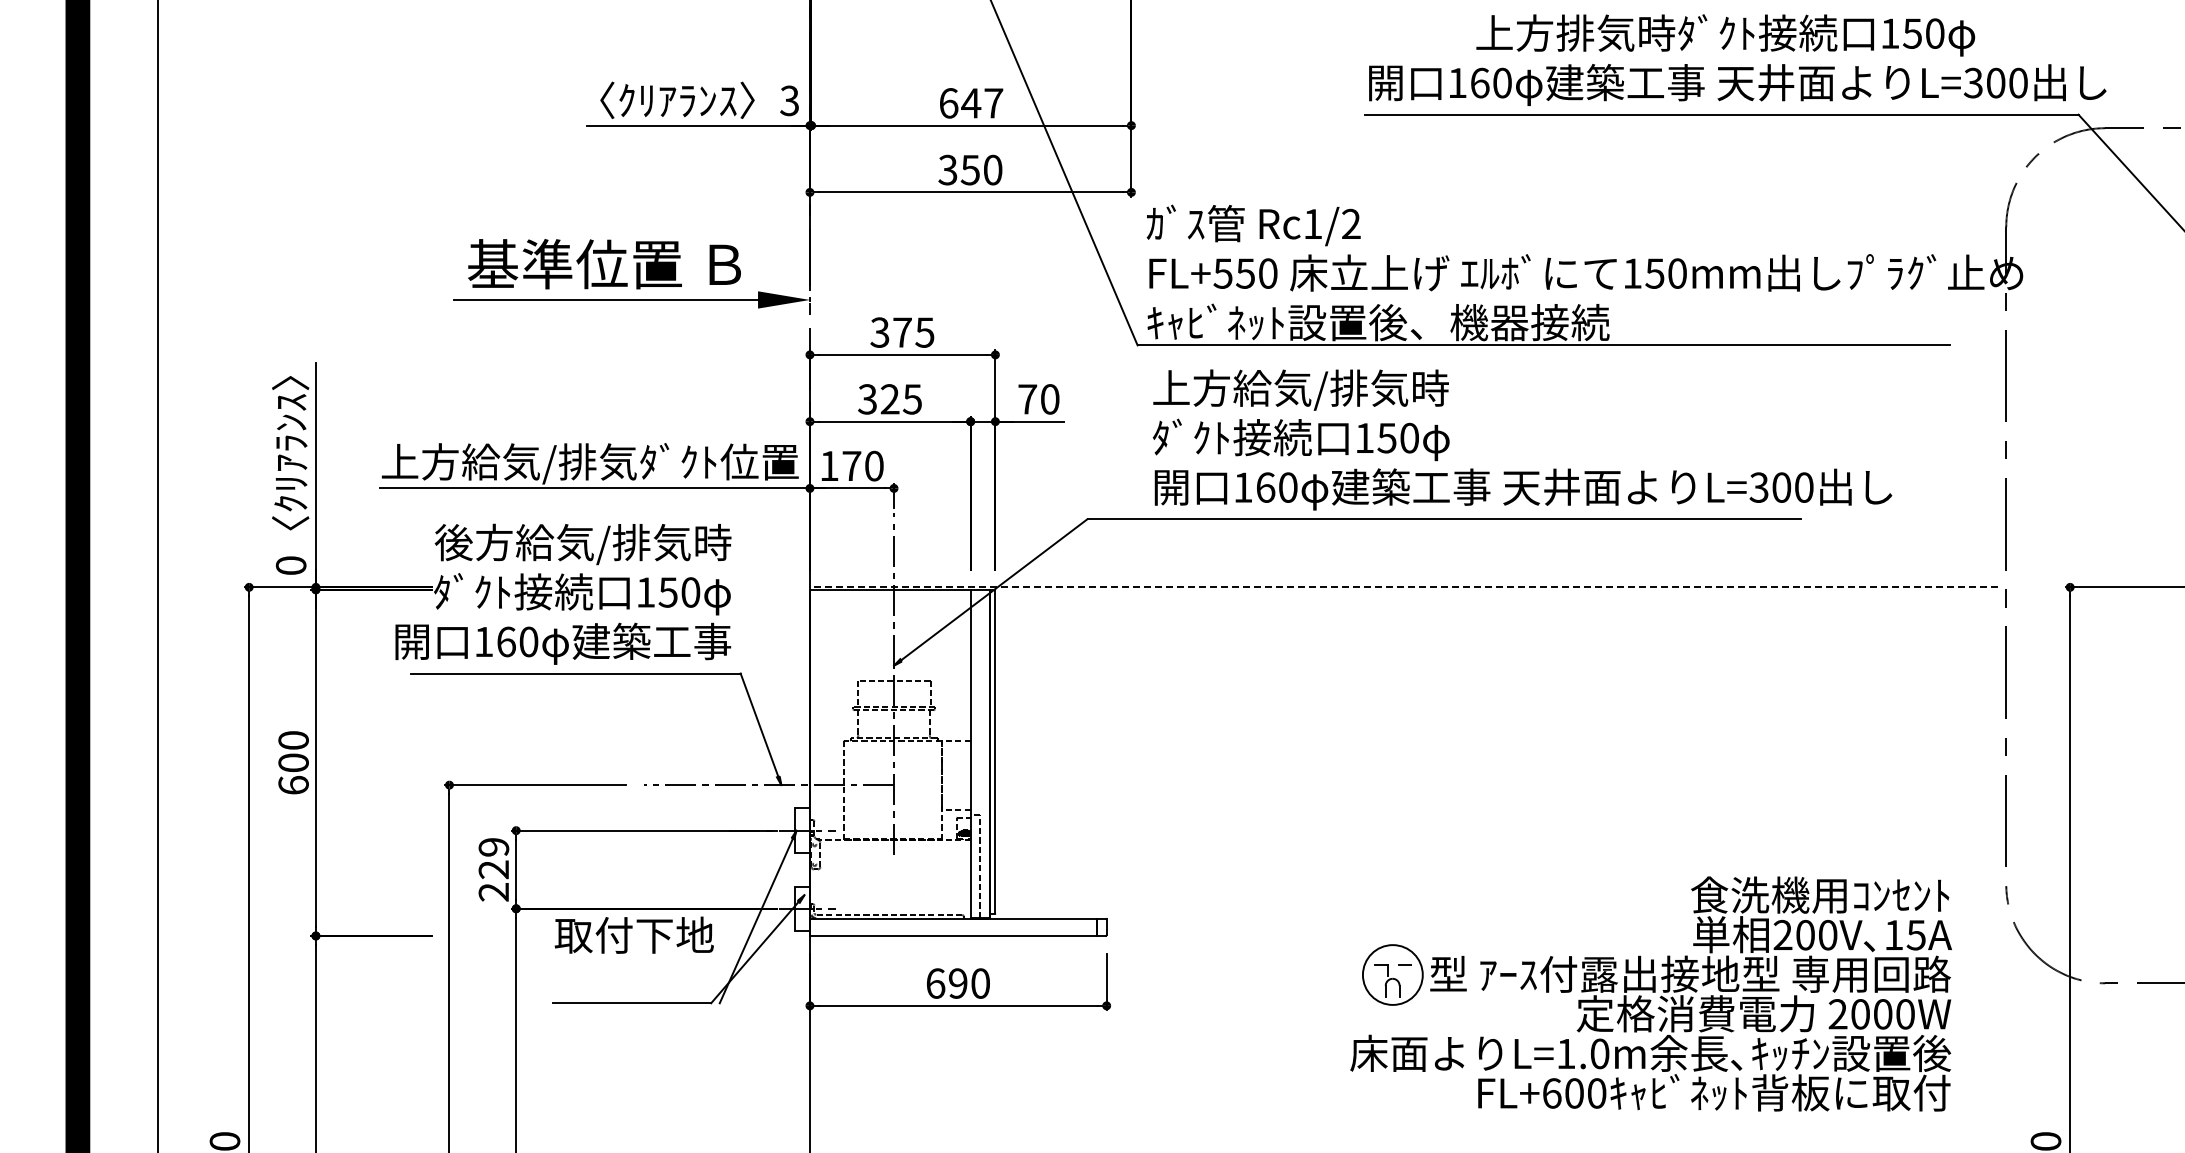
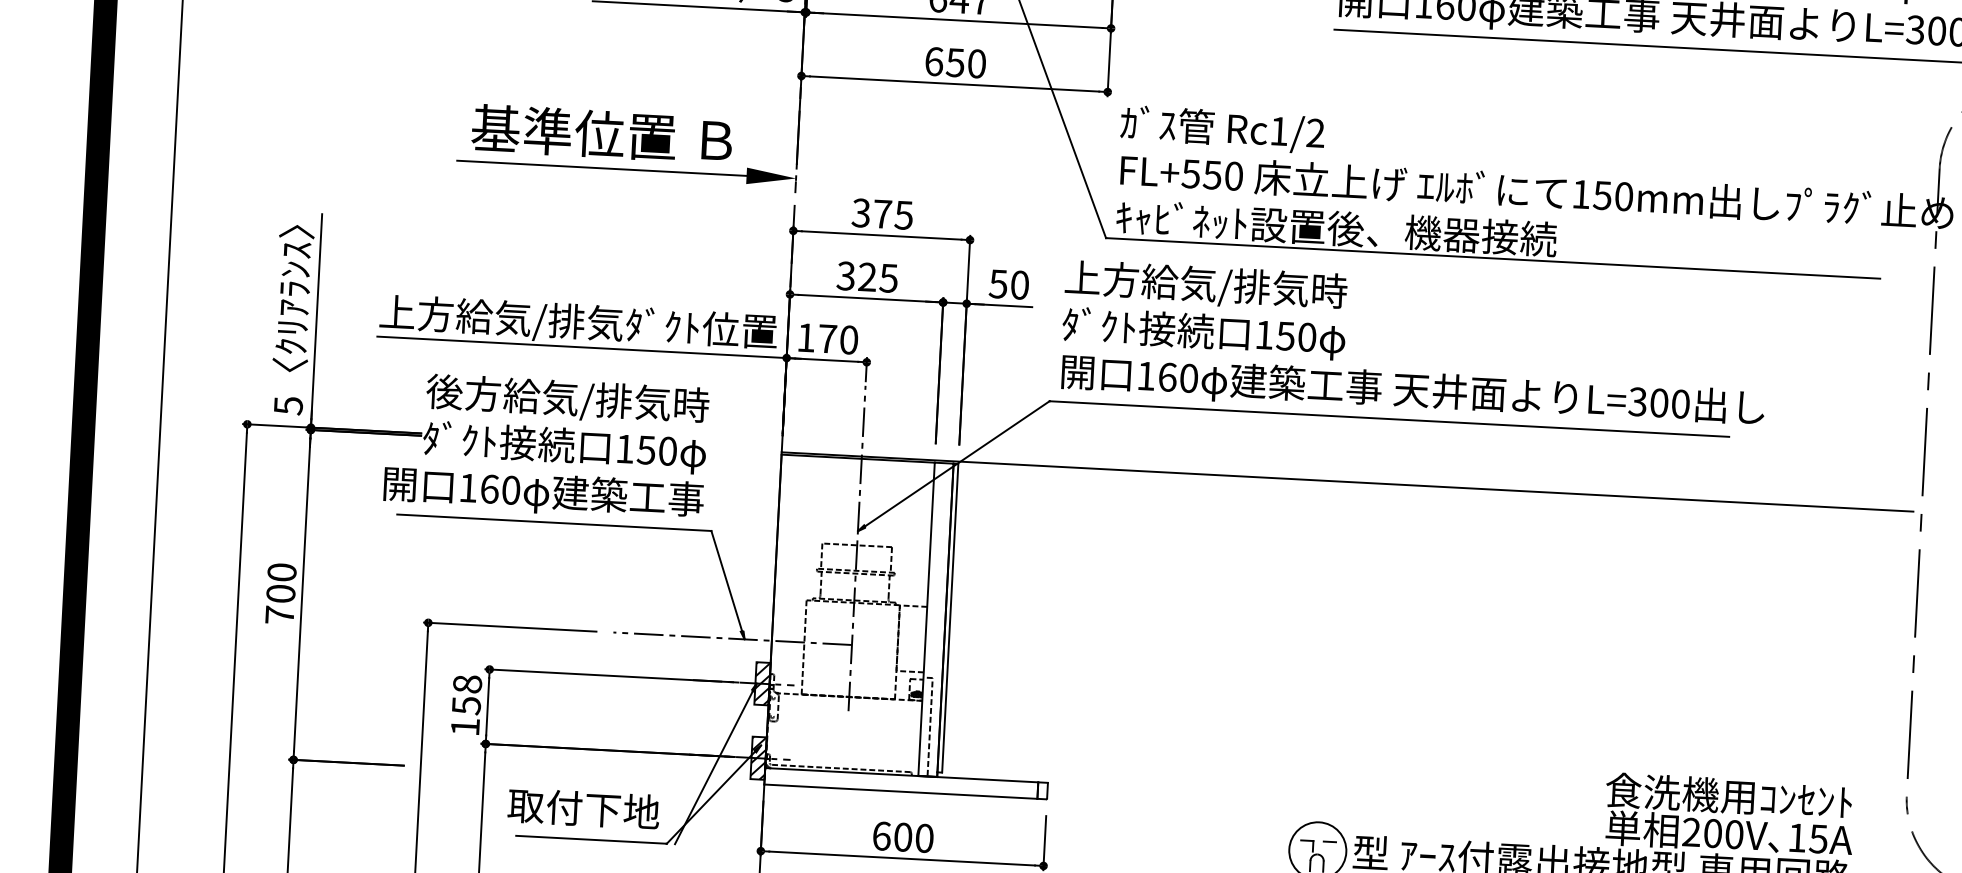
text: (947, 169) -> (933, 61), 350 -> 650
text: (1027, 399) -> (998, 284), 70 -> 50
text: (1522, 439) -> (1414, 344), moved
text: (290, 565) -> (287, 405), 0 -> 5
line: (1403, 587) -> (1347, 482), dashed -> solid
text: (293, 784) -> (279, 614), 600 -> 700
hatch: (802, 830) -> (762, 683), added
text: (493, 869) -> (466, 705), 229 -> 158
hatch: (802, 908) -> (758, 757), added
text: (633, 934) -> (583, 808), moved
text: (957, 983) -> (902, 837), 690 -> 600

